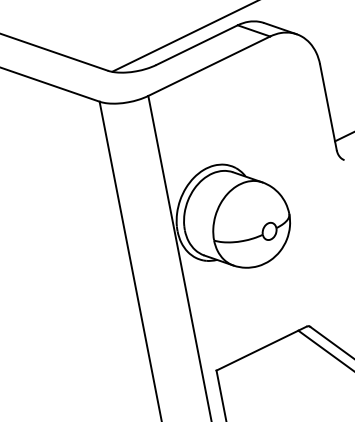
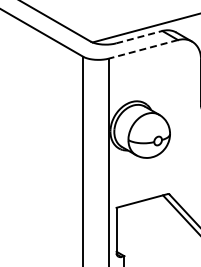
line: (197, 45) -> (139, 37), solid -> dashed
line: (209, 66) -> (143, 49), solid -> dashed

